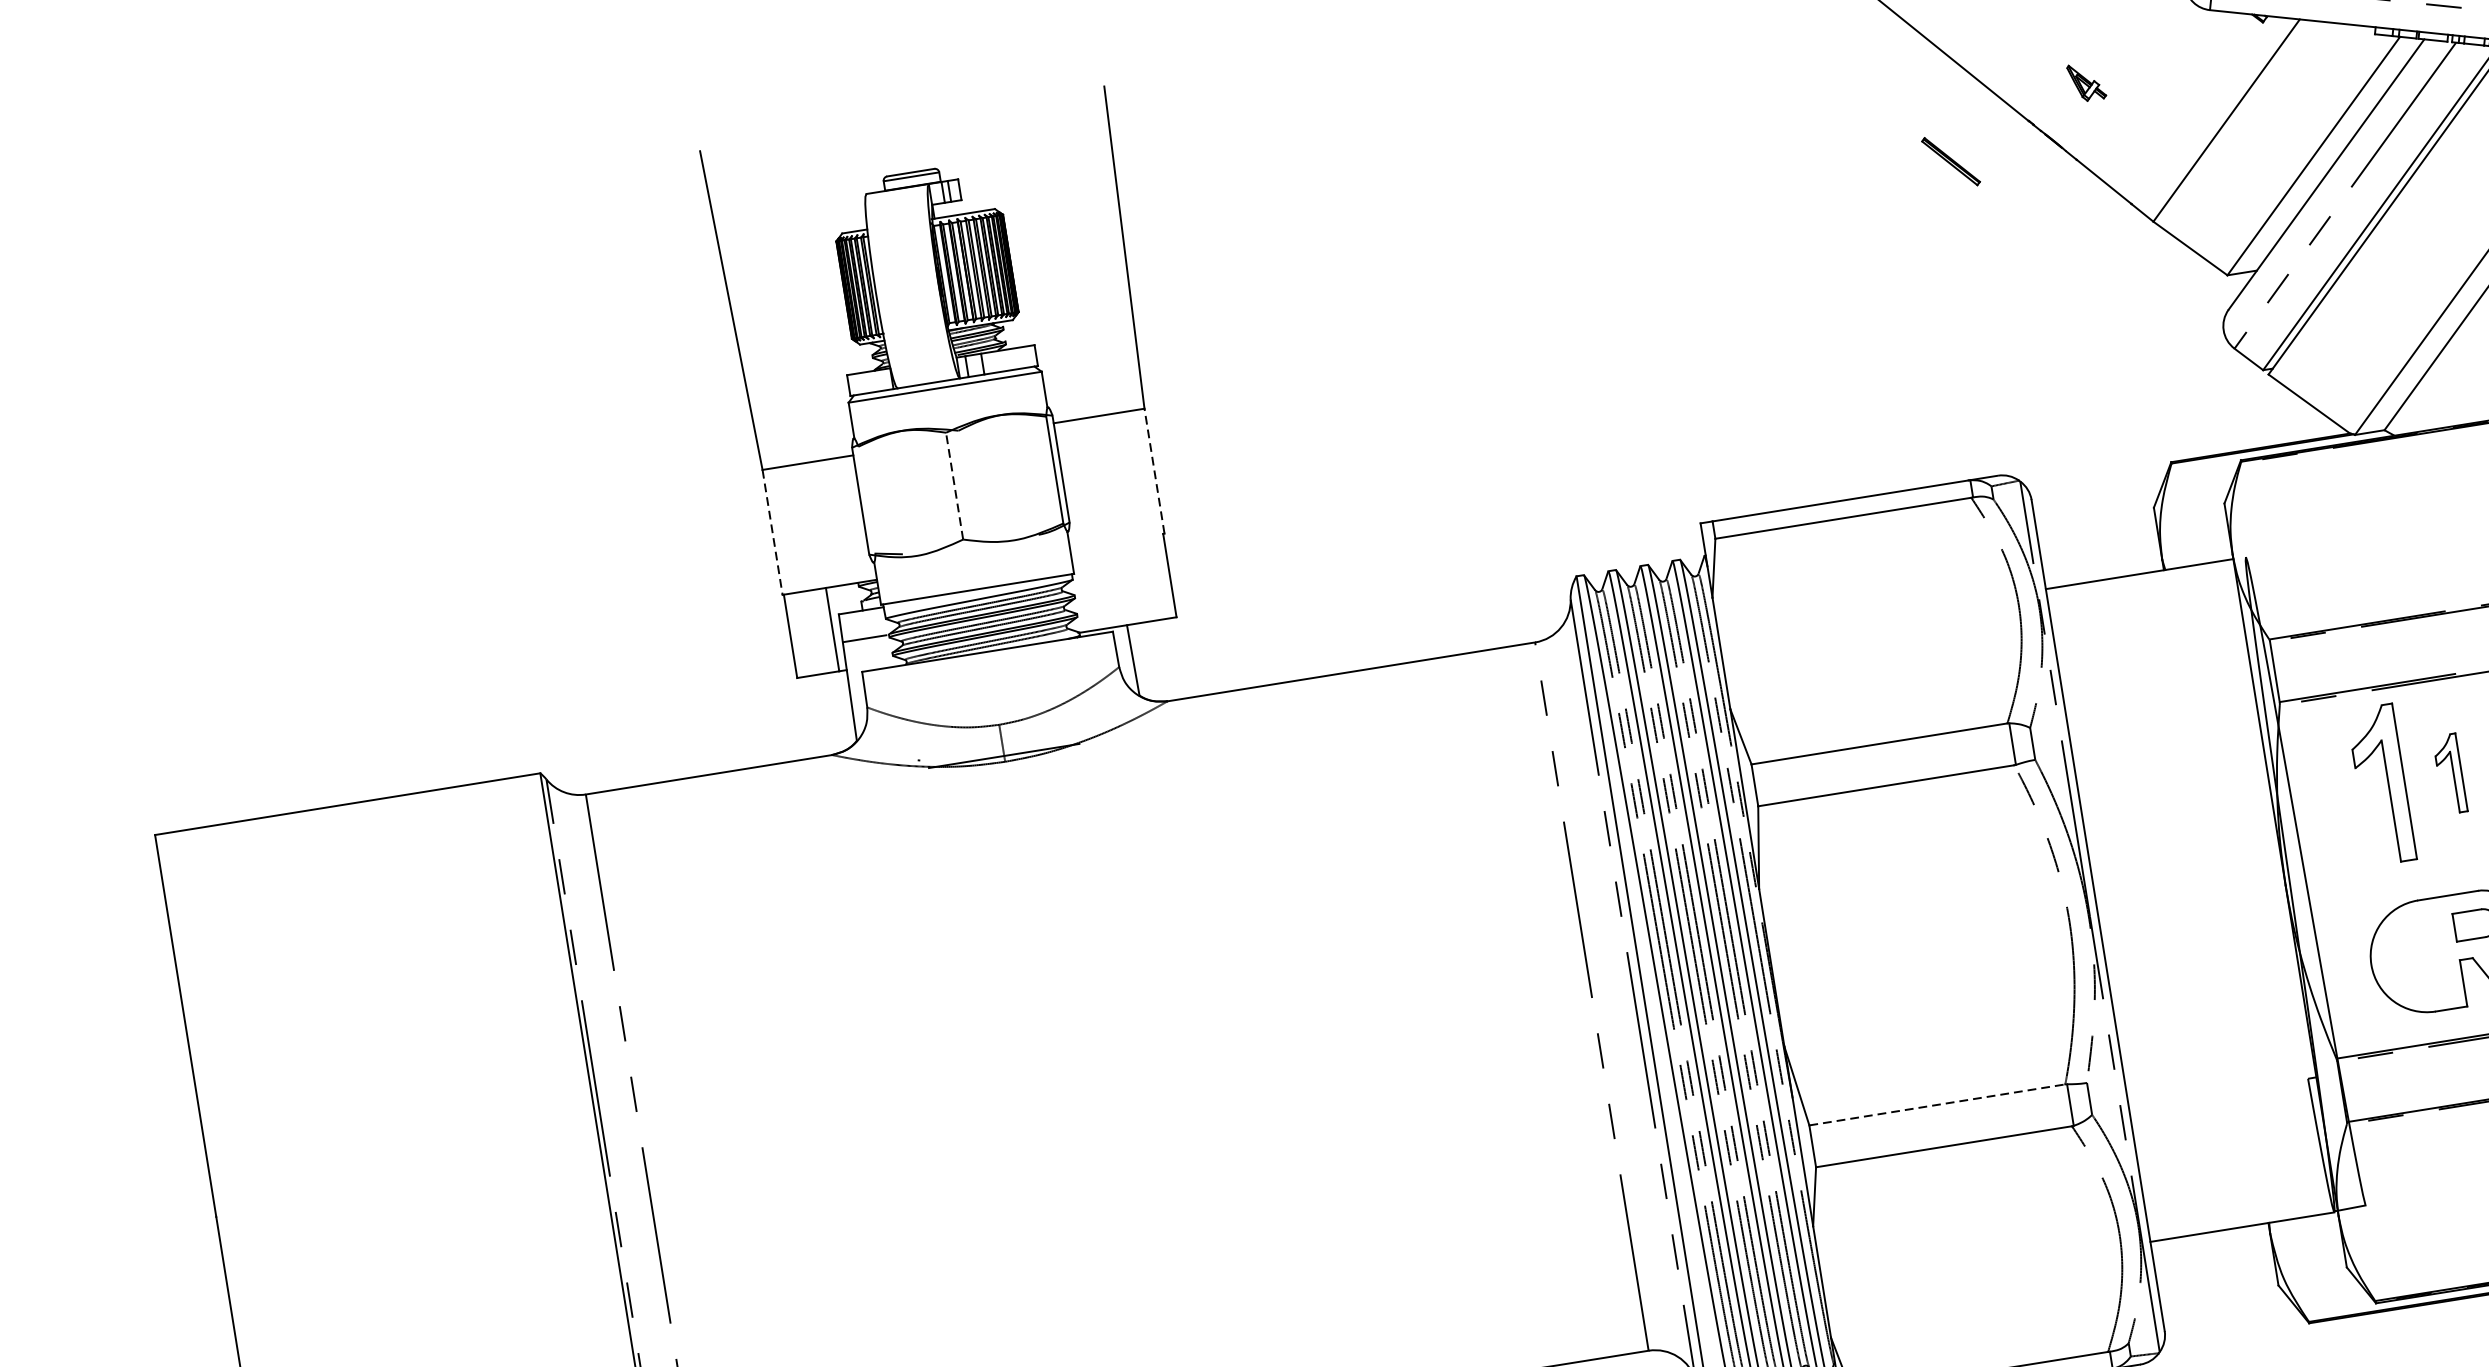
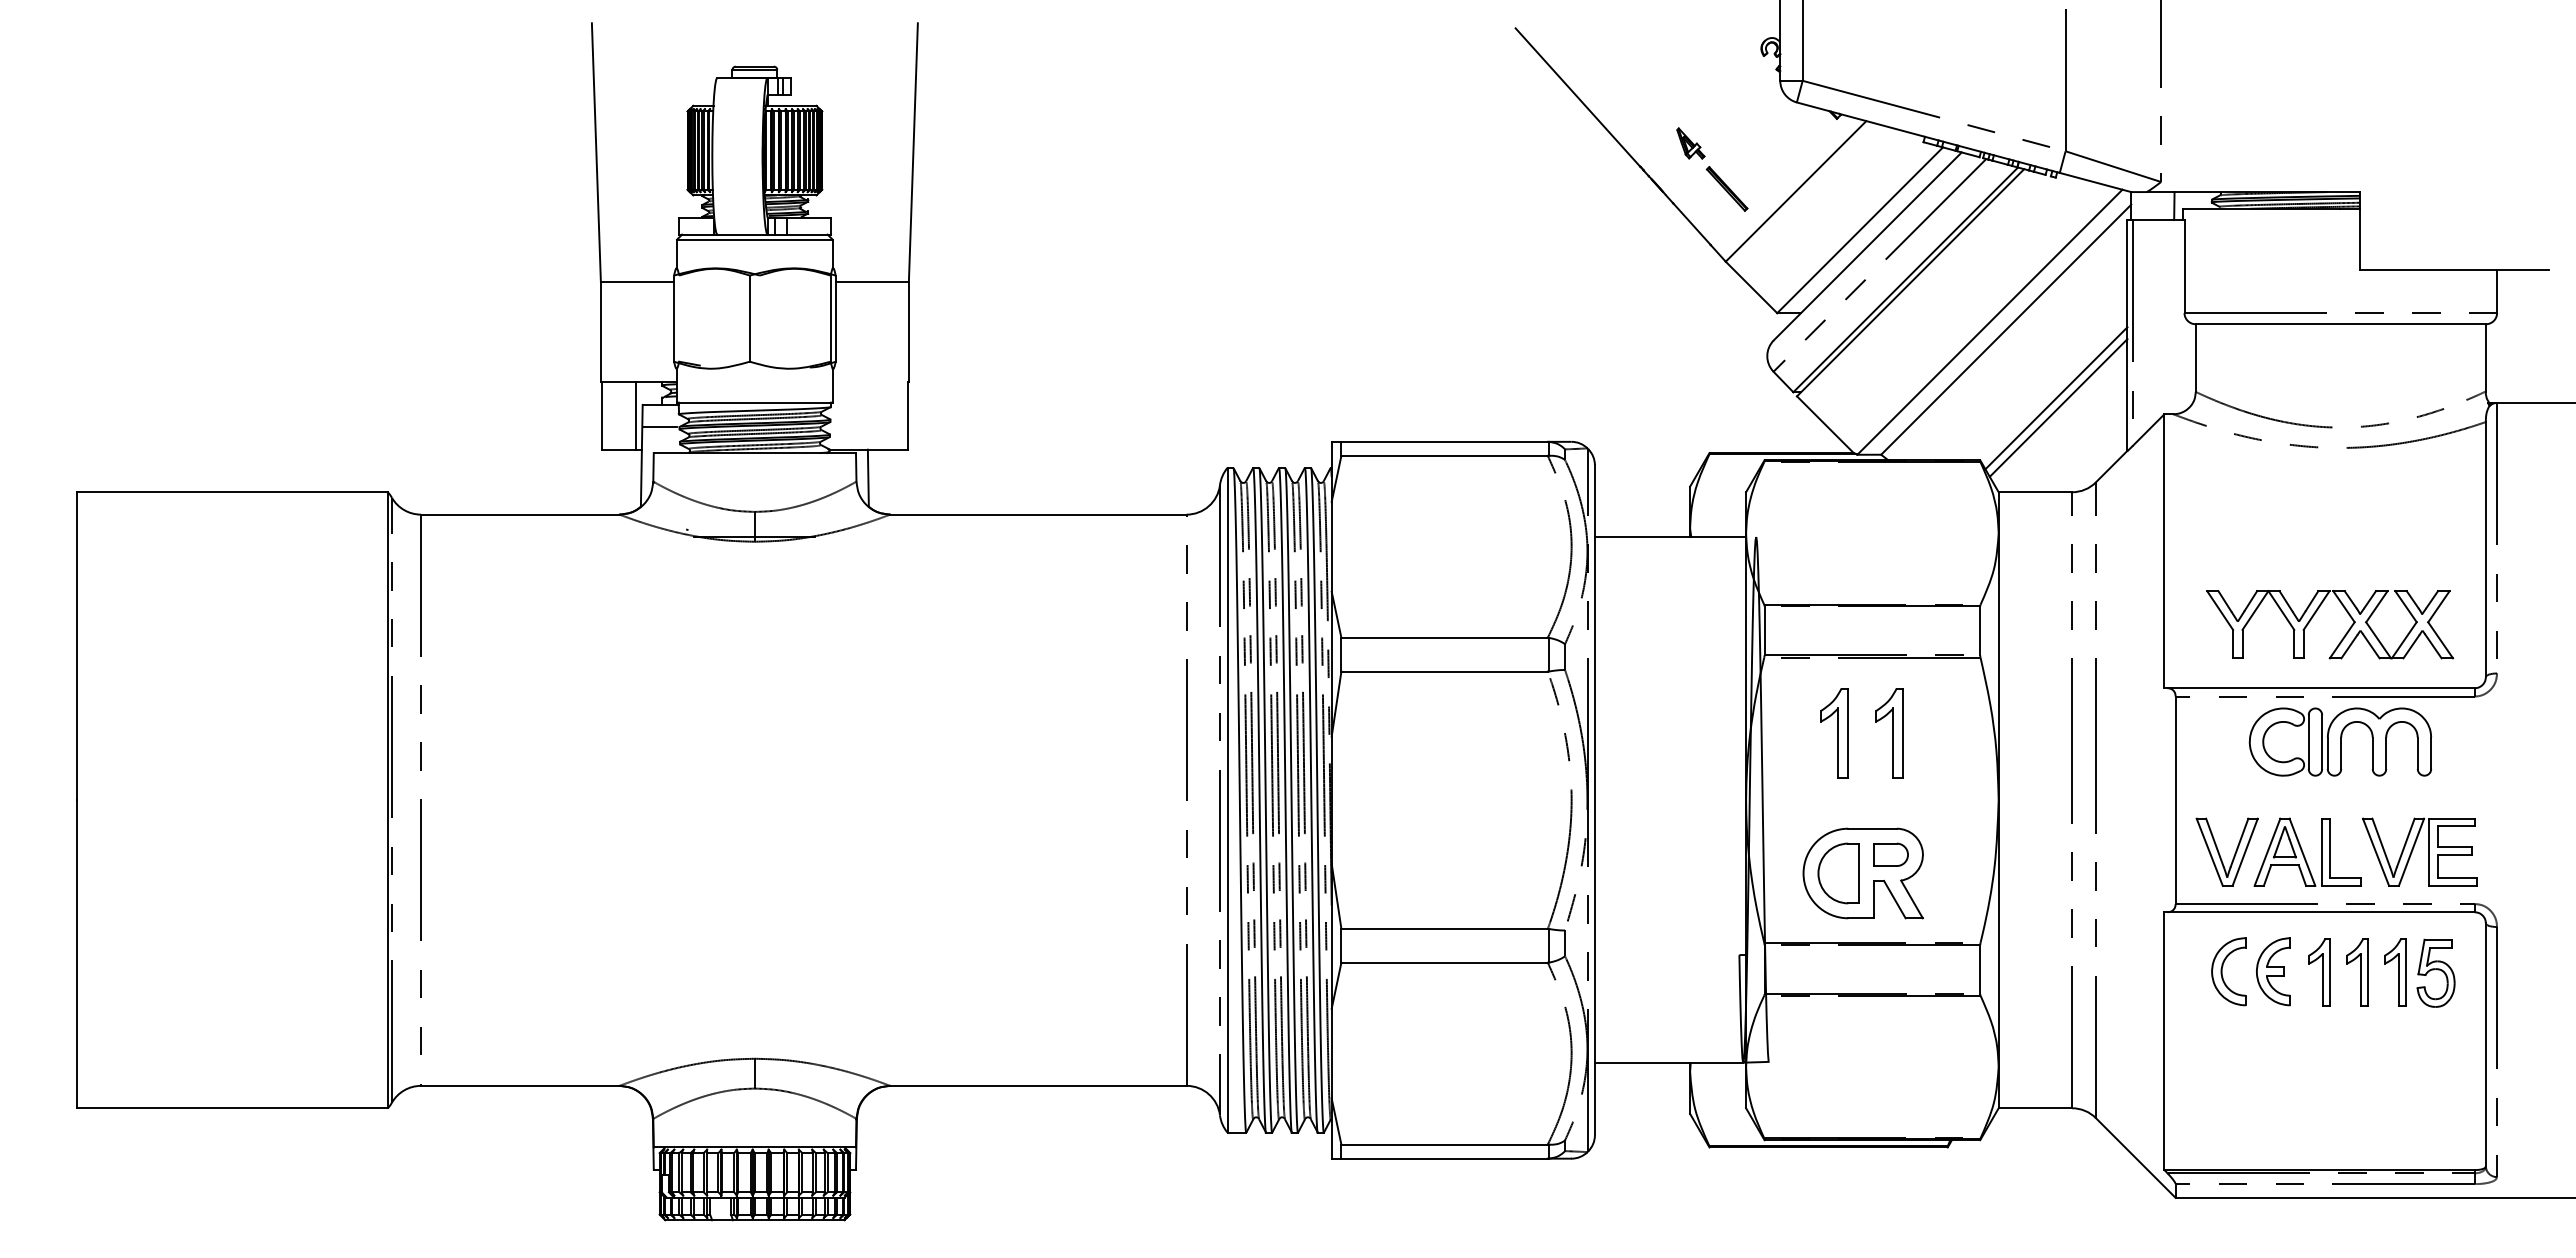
part: (1950, 161) -> (1726, 188), moved
line: (1153, 470) -> (908, 331), dashed -> solid
line: (954, 486) -> (749, 318), dashed -> solid
line: (772, 533) -> (600, 332), dashed -> solid
part: (2450, 774) -> (1889, 733), size x1.43
part: (2381, 785) -> (1834, 733), size x0.71
part: (2414, 957) -> (1838, 873), added
line: (1938, 1104) -> (1445, 928), dashed -> solid

